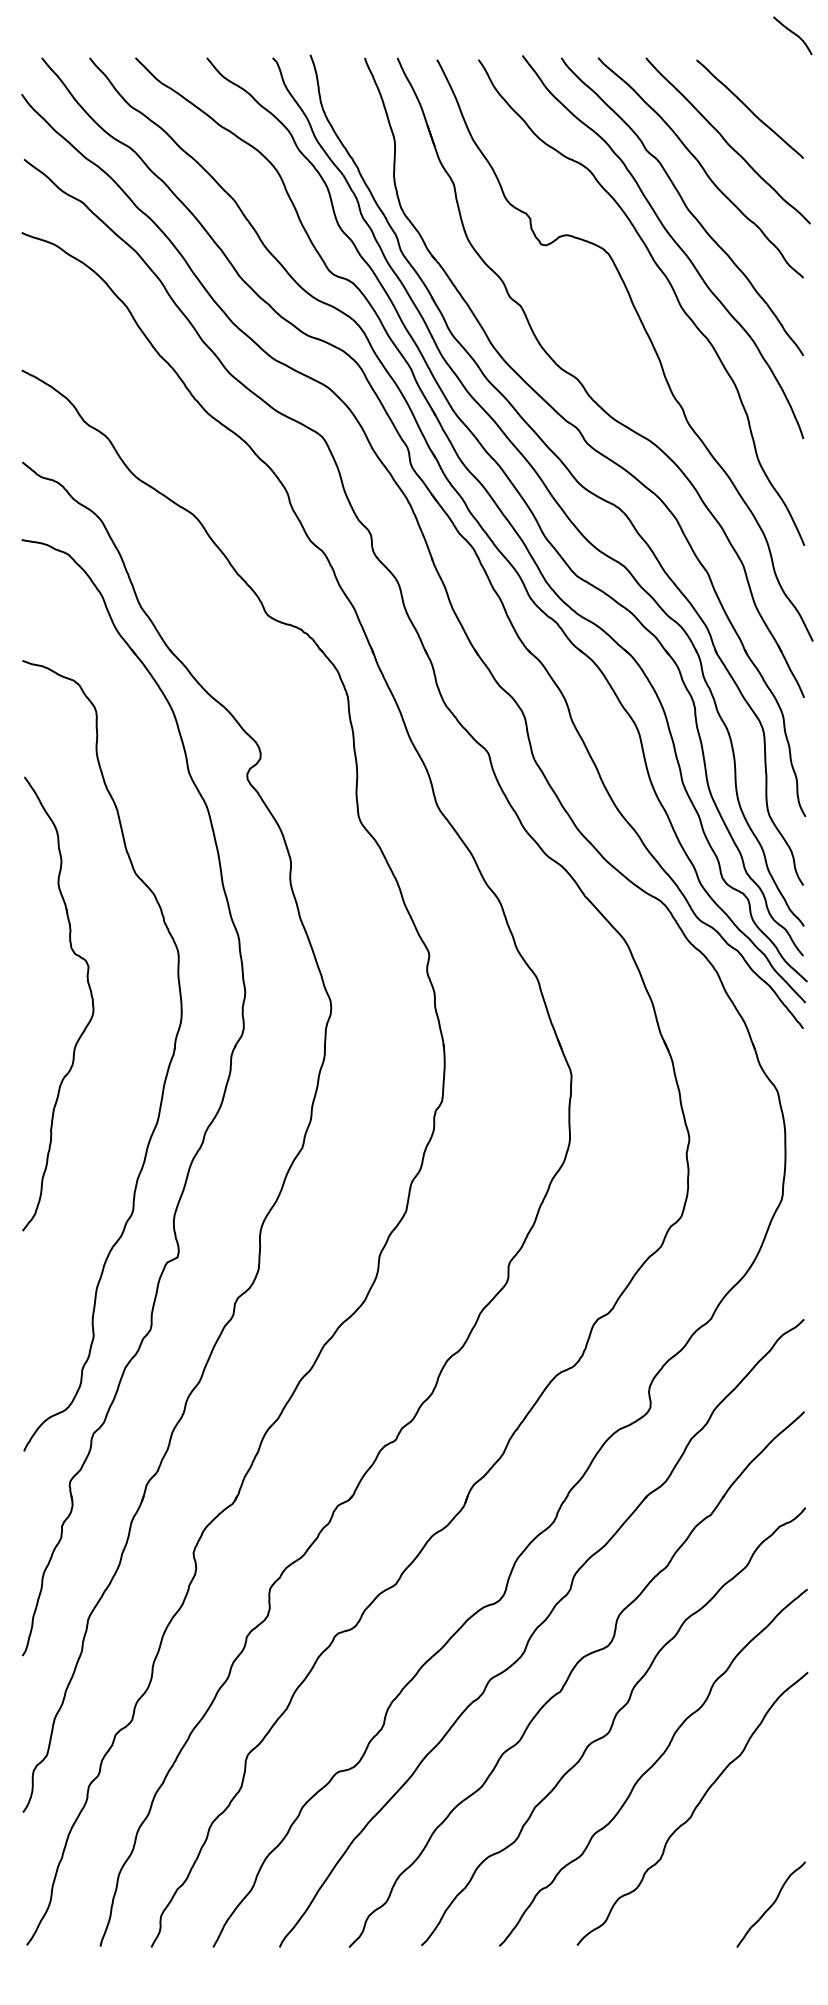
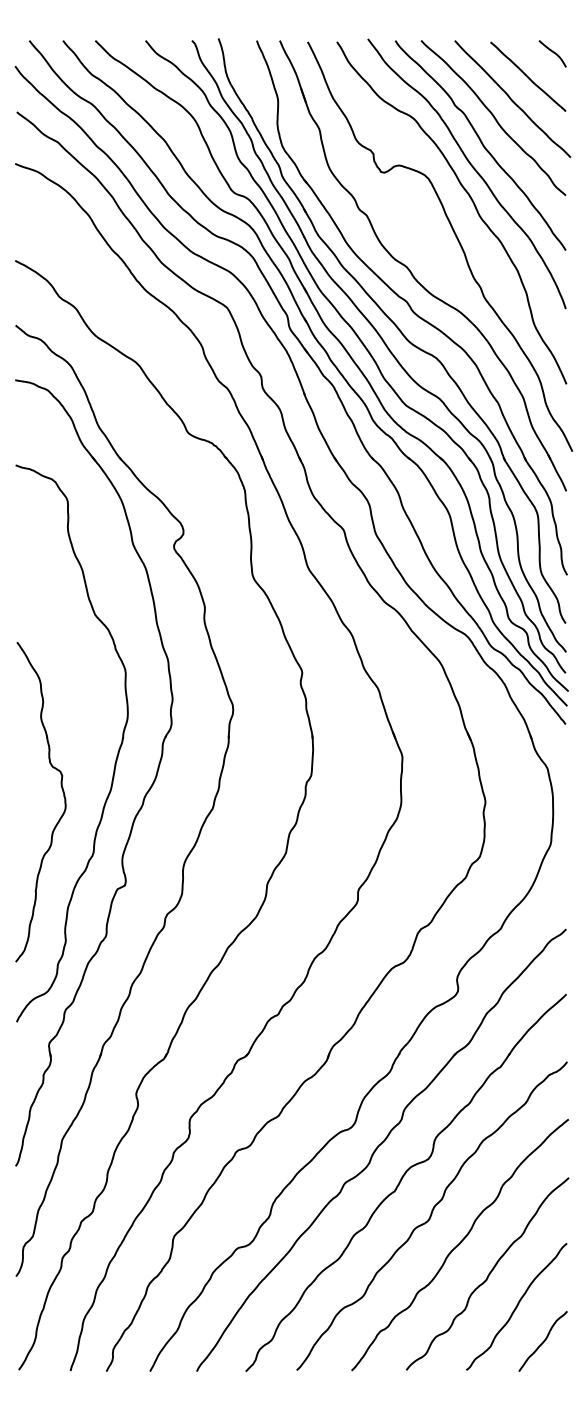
curve: (793, 34) -> (553, 53), moved
part: (90, 995) -> (63, 796), moved
curve: (733, 1855) -> (516, 1306), added

